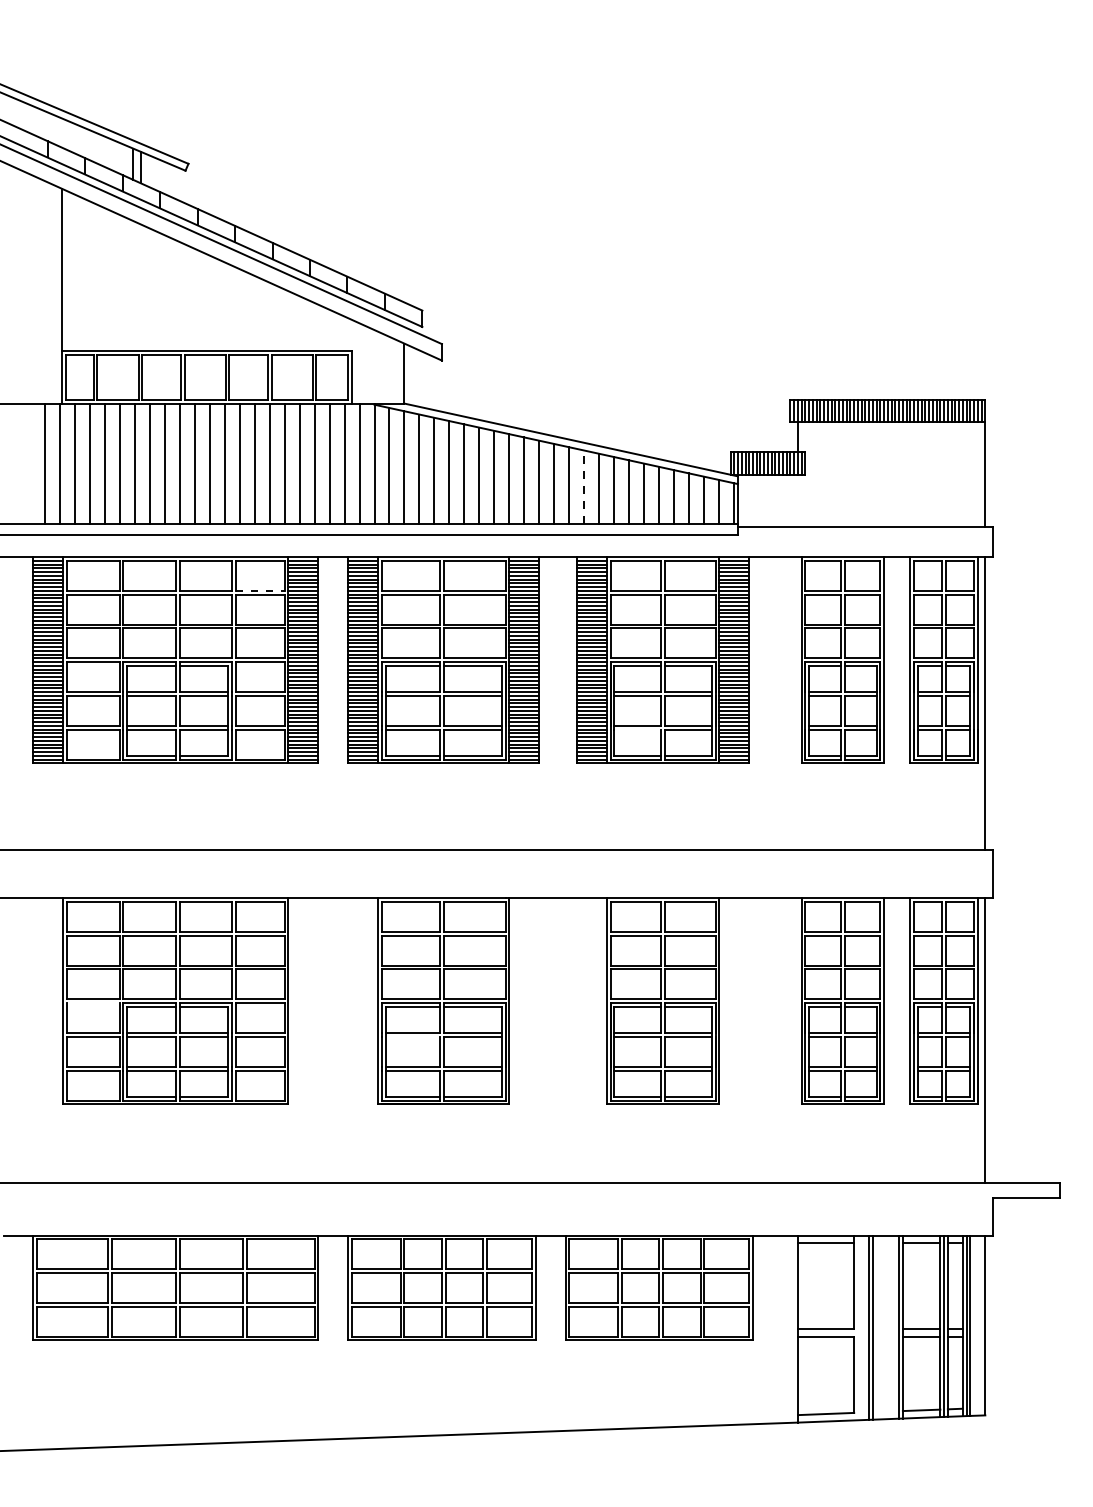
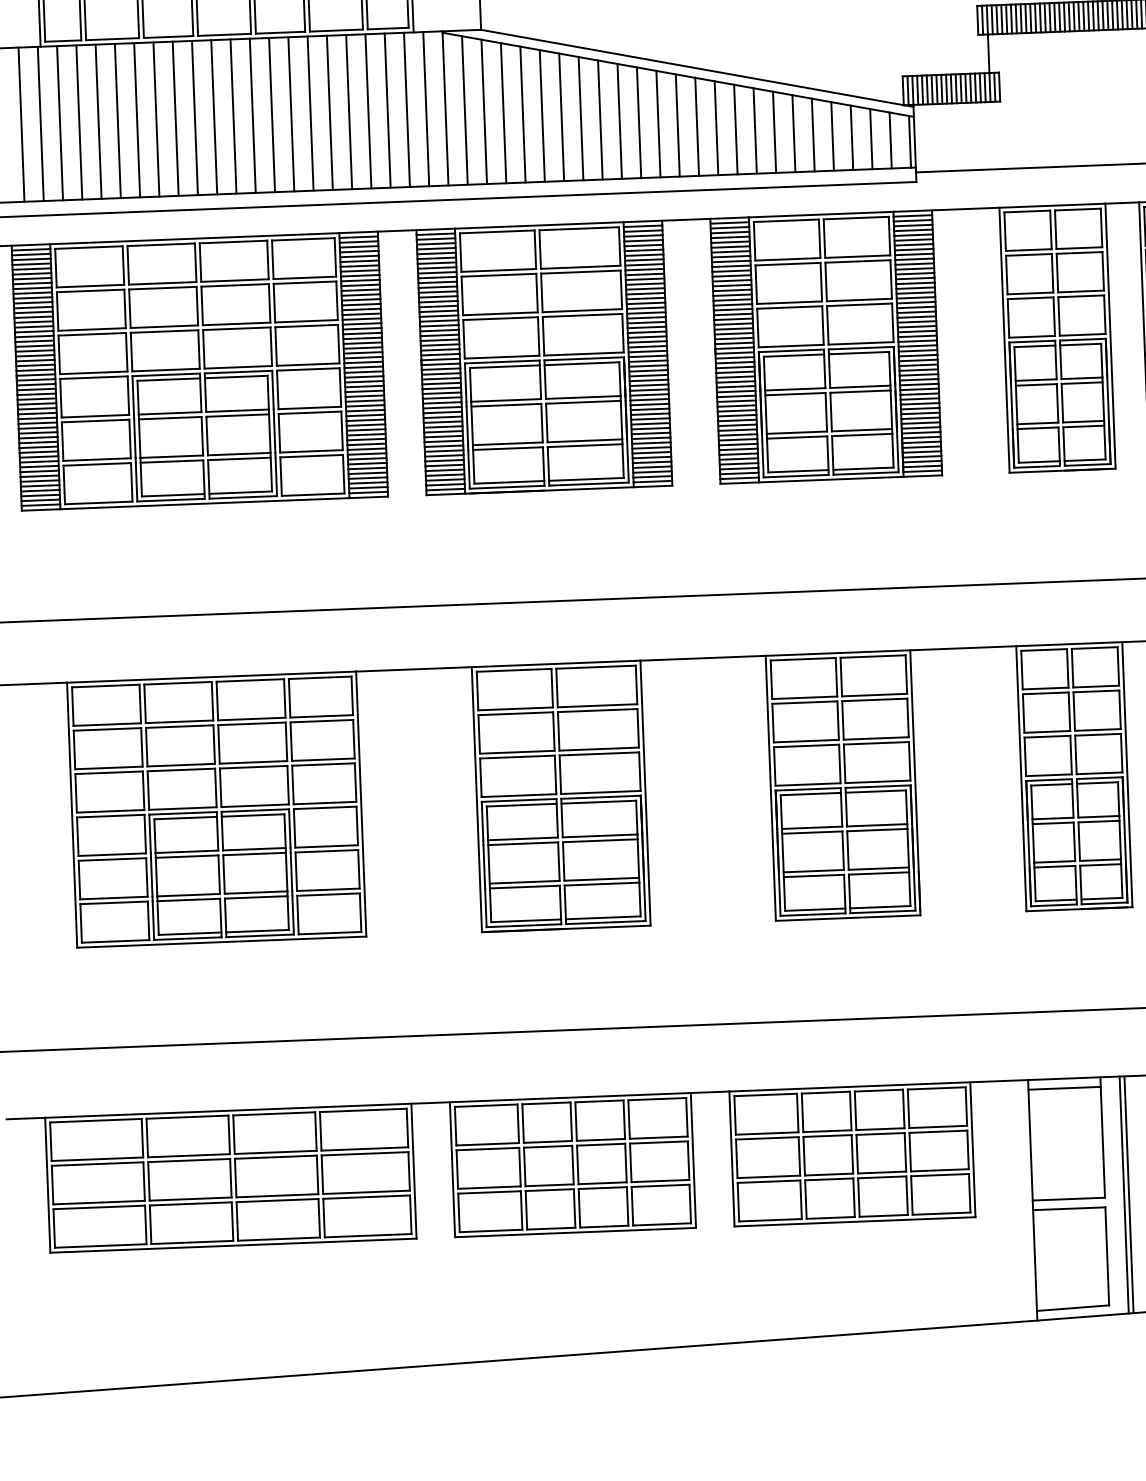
line: (584, 486) -> (716, 127), dashed -> solid
line: (260, 590) -> (305, 277), dashed -> solid
line: (637, 729) -> (796, 437), added
line: (93, 1003) -> (110, 816), added
line: (412, 1036) -> (522, 843), added

